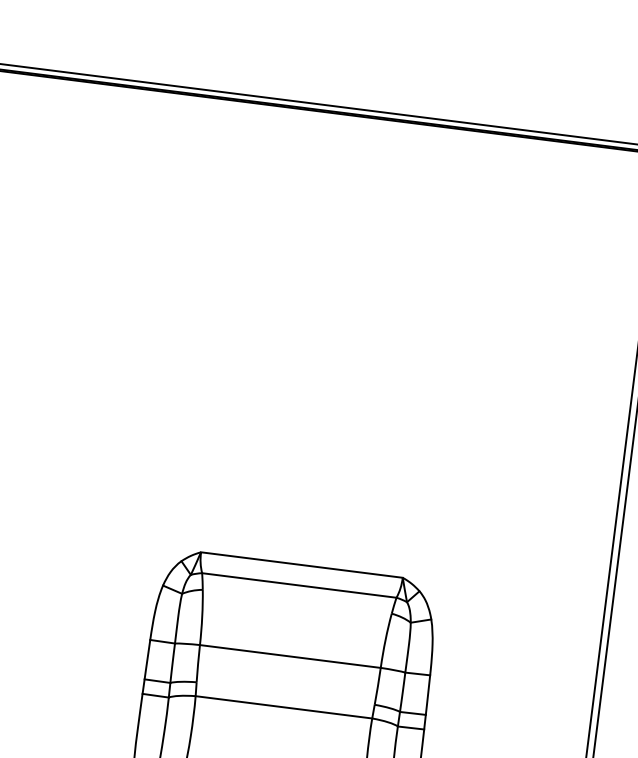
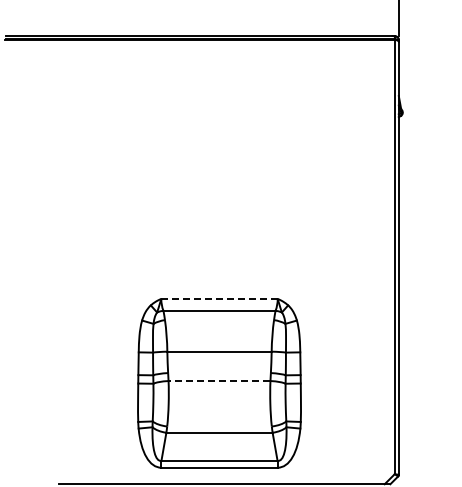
line: (301, 564) -> (219, 298), solid -> dashed
line: (283, 708) -> (219, 381), solid -> dashed

